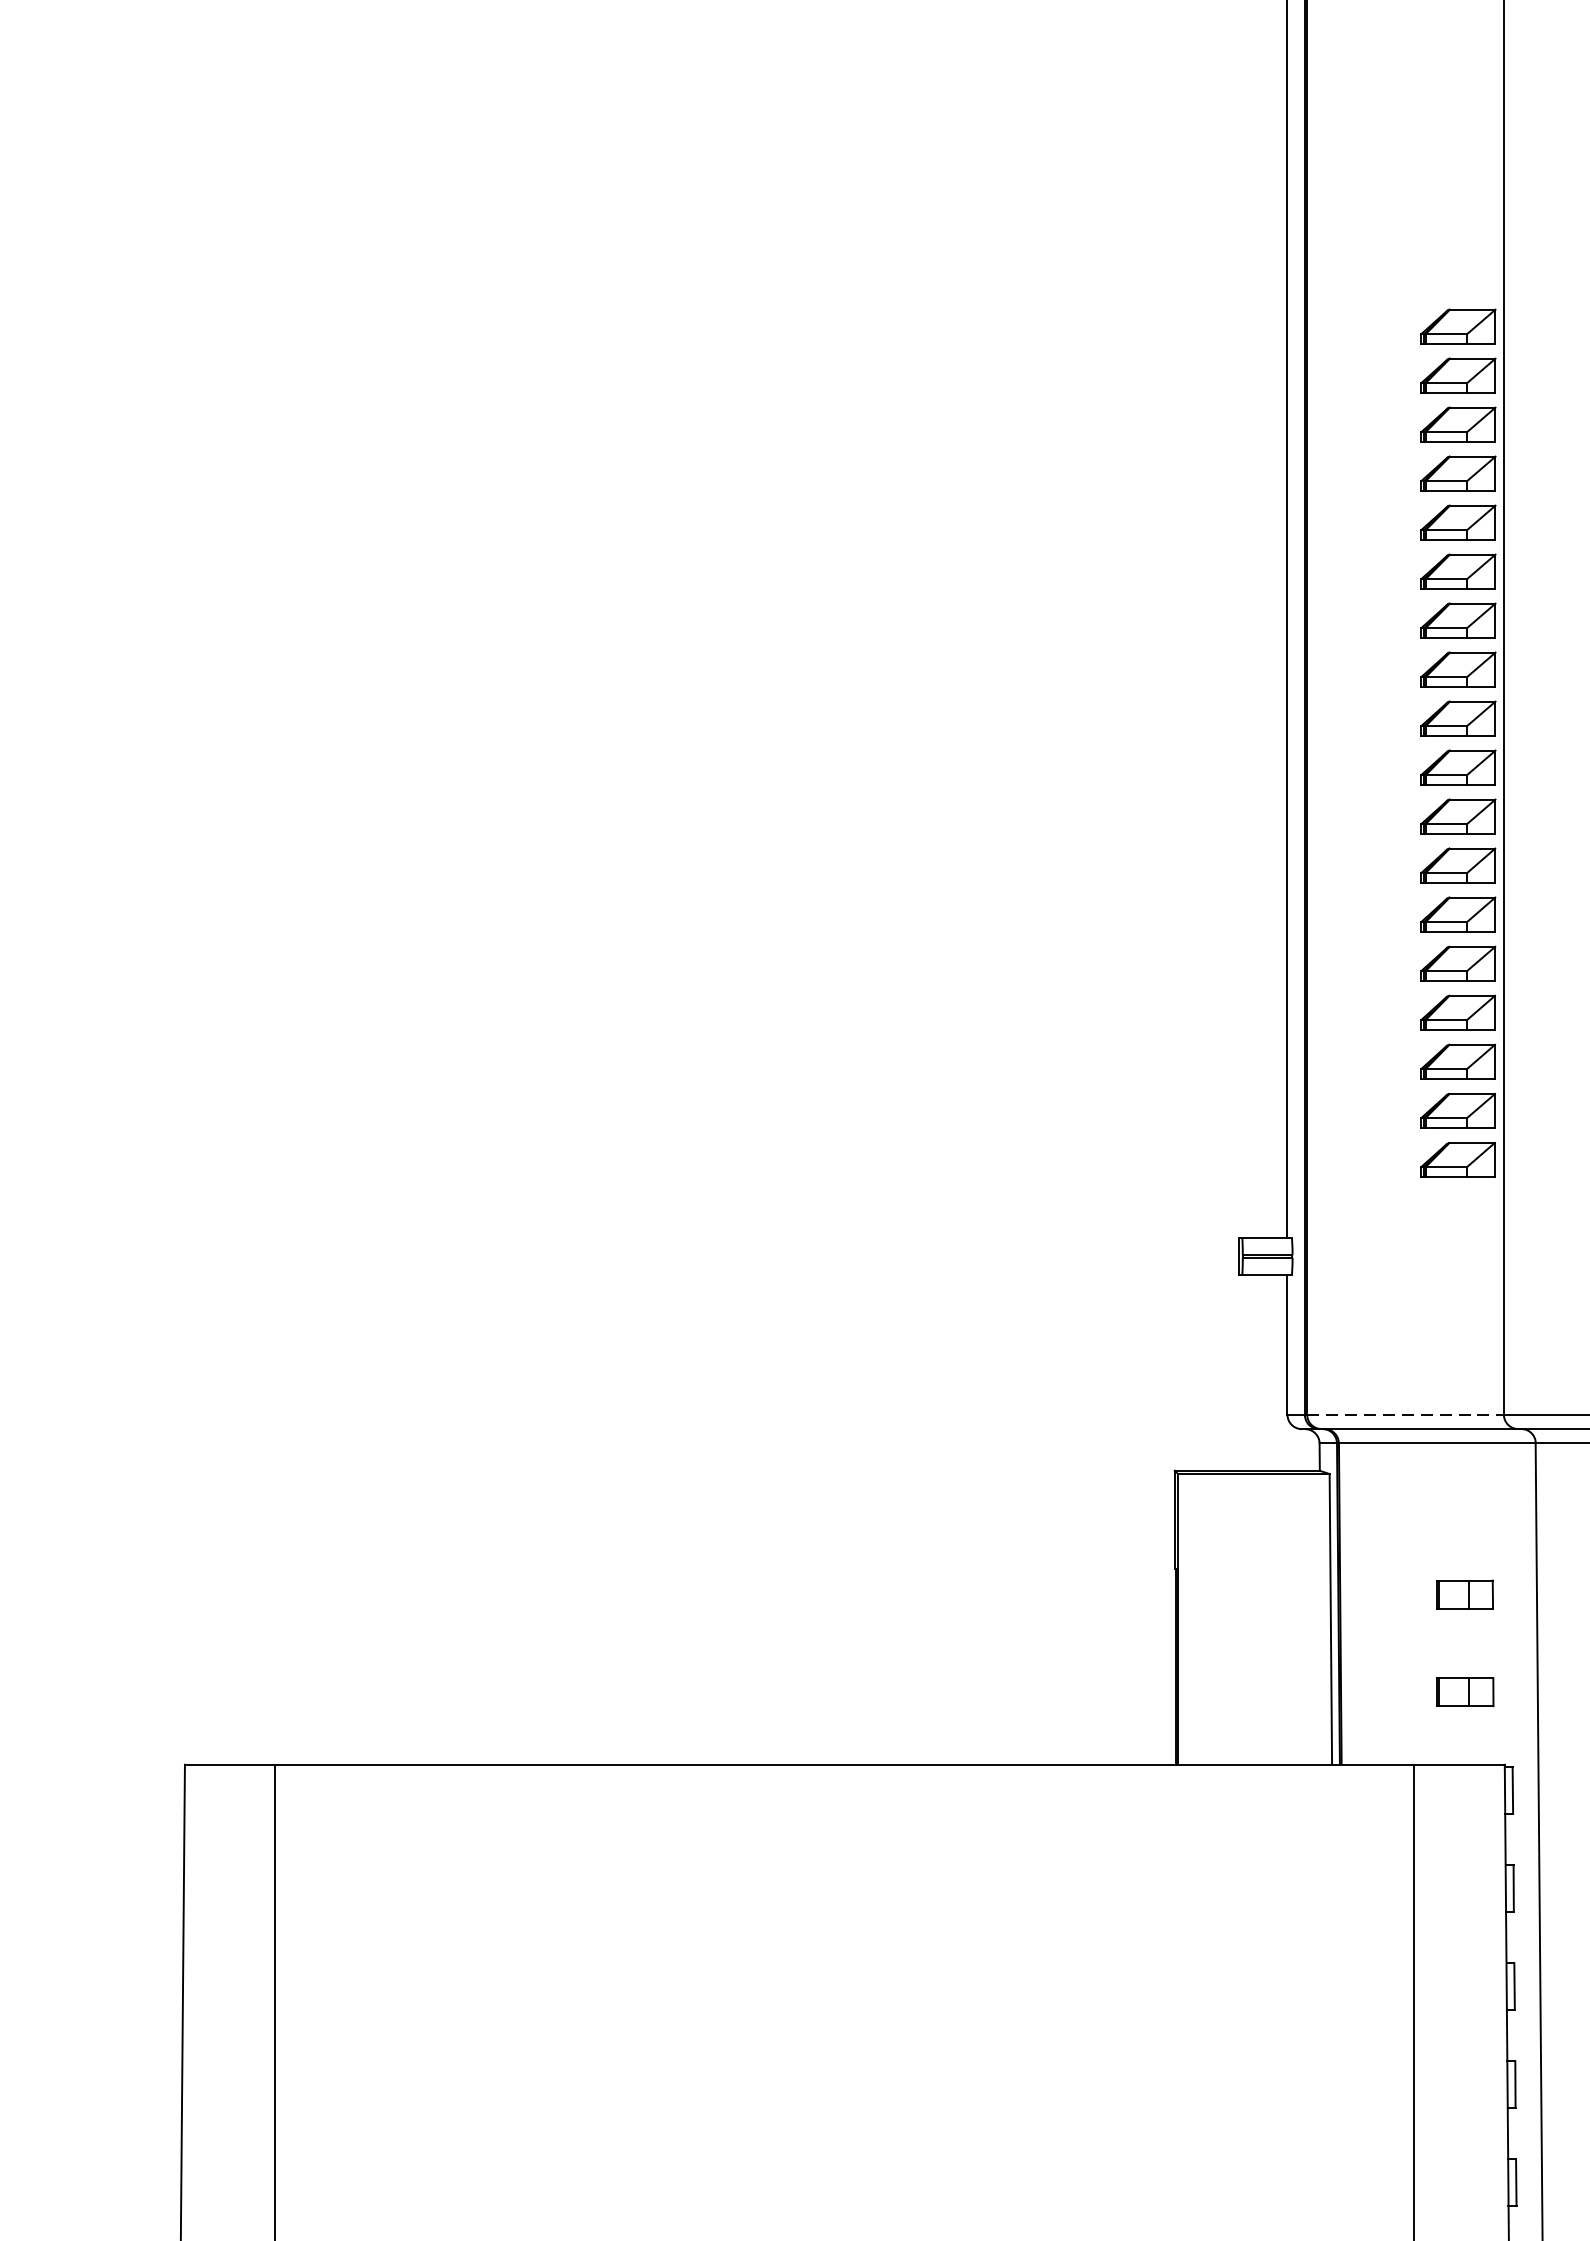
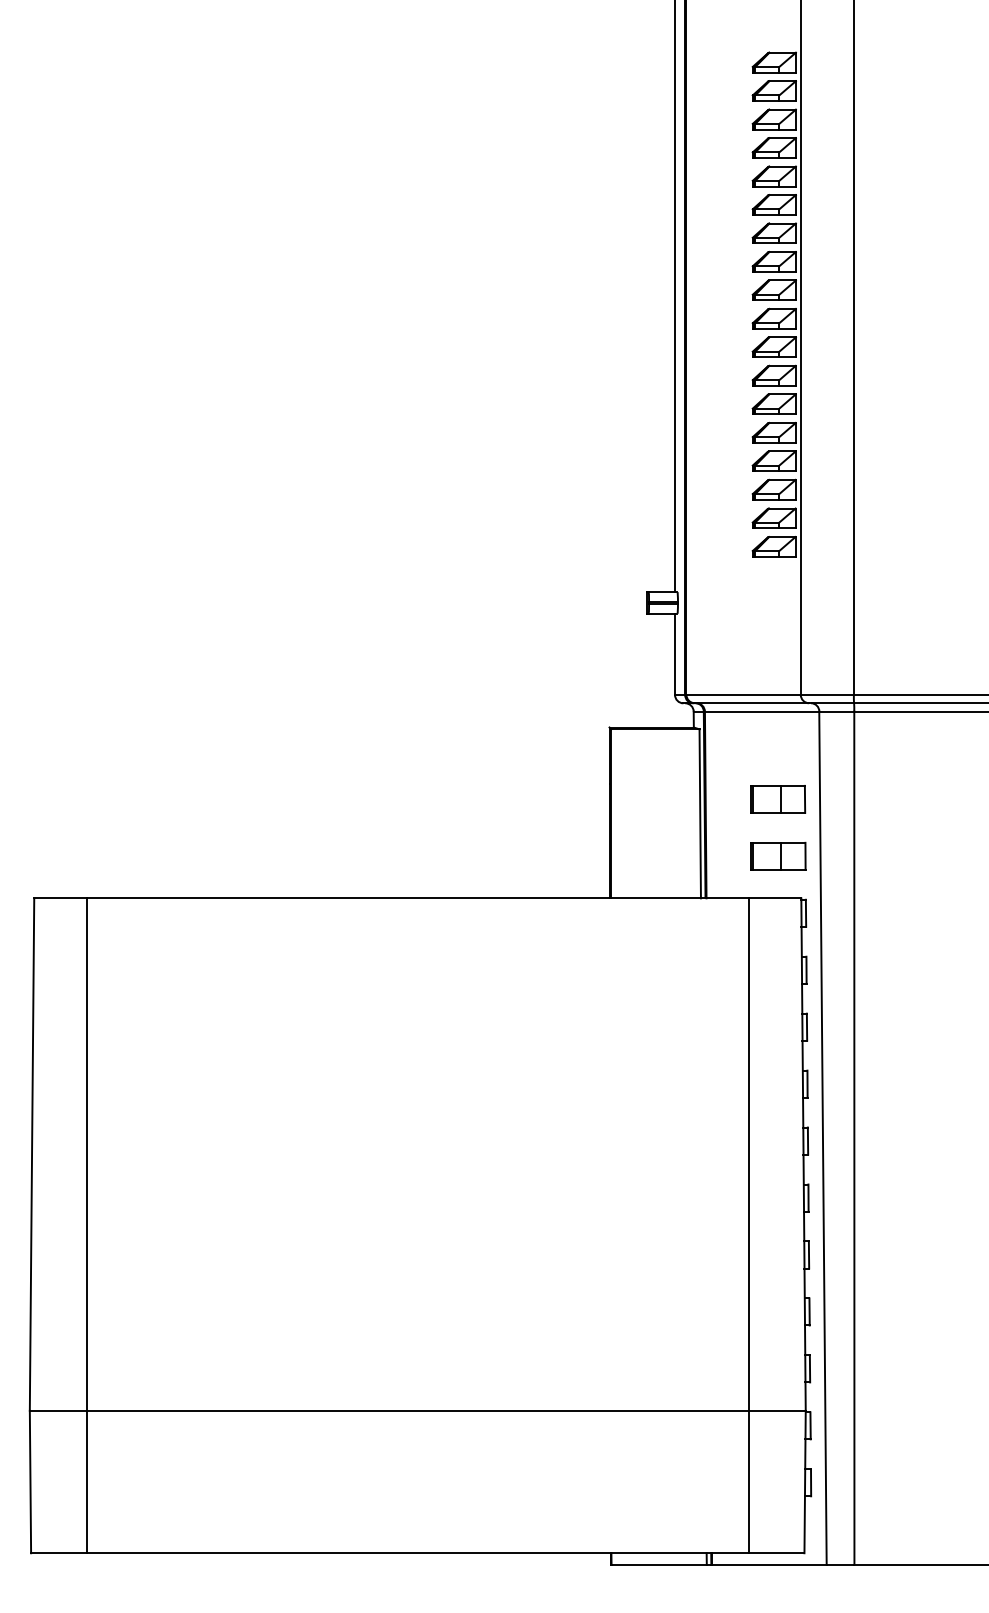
line: (1407, 1413) -> (744, 694), dashed -> solid
part: (1465, 1594) -> (778, 799), size x1.67
part: (1465, 1691) -> (778, 855), size x1.67

